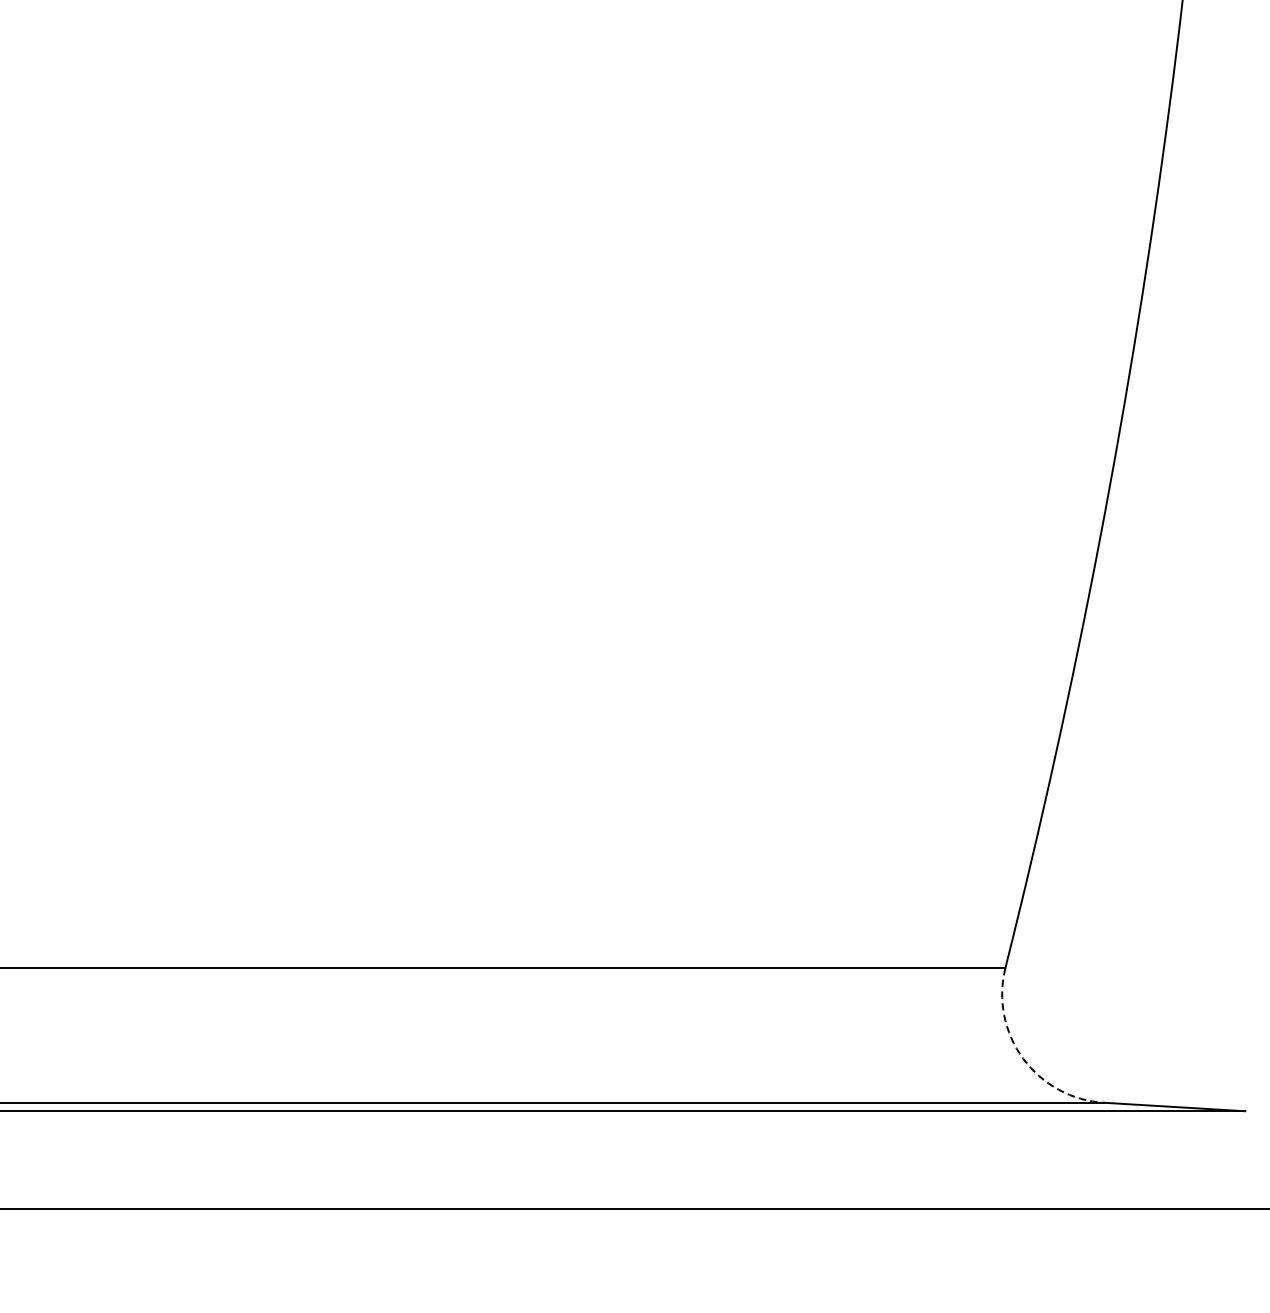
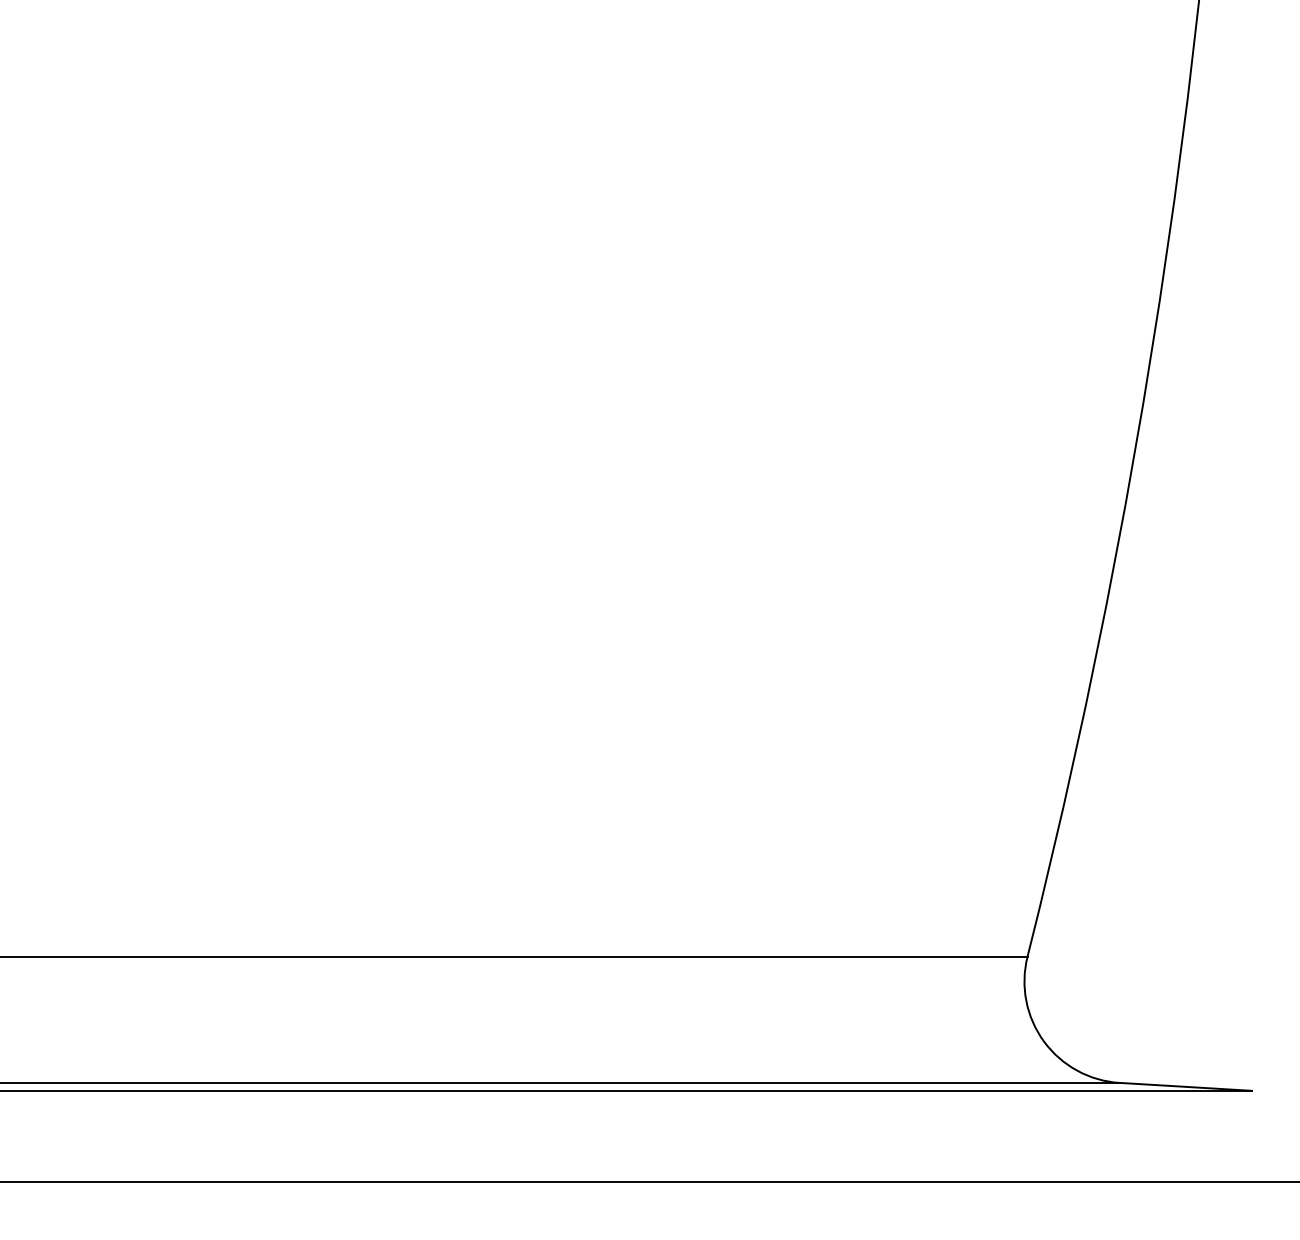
arc: (1023, 1058) -> (1044, 1041), dashed -> solid

